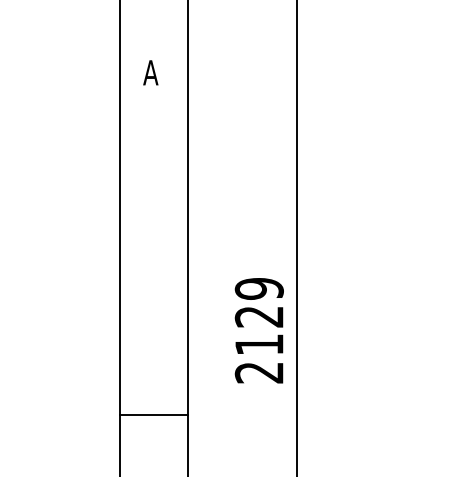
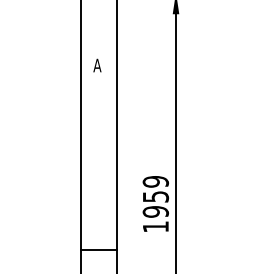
text: (258, 344) -> (155, 211), 2129 -> 1959

